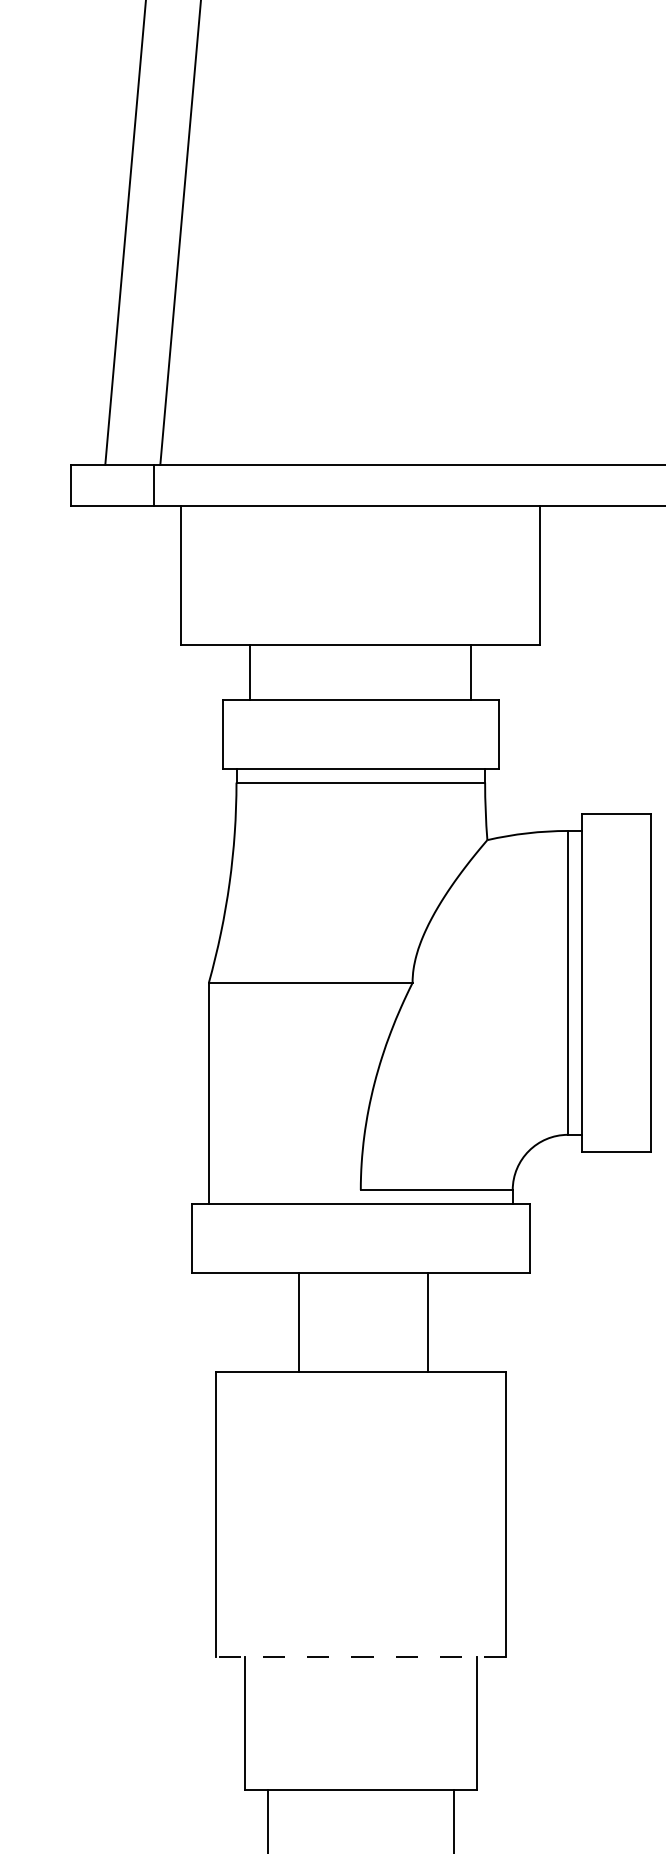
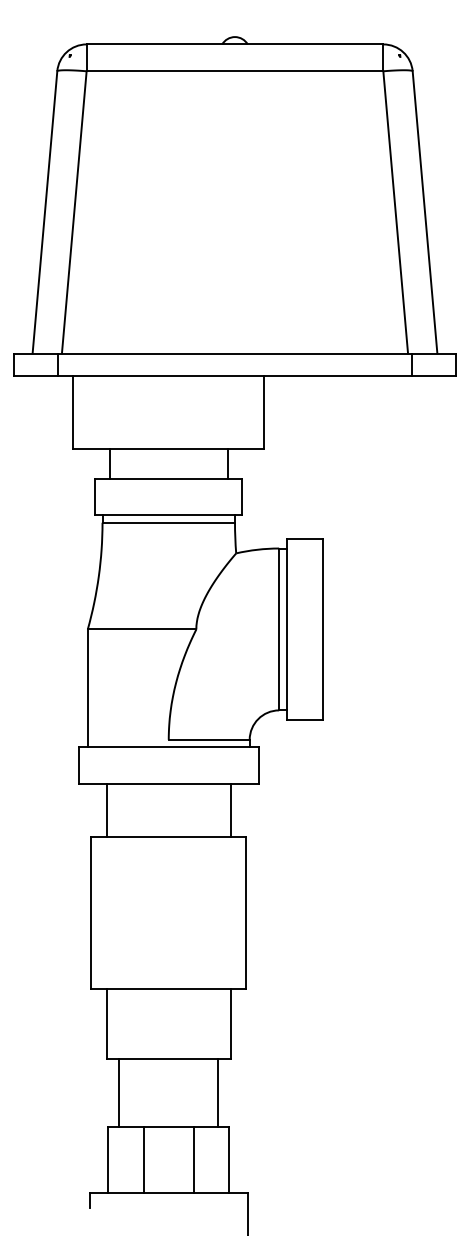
line: (298, 1322) -> (106, 810), moved
line: (427, 1322) -> (230, 810), moved
line: (360, 1656) -> (168, 988), dashed -> solid

